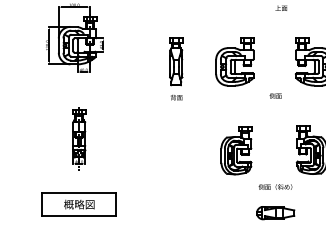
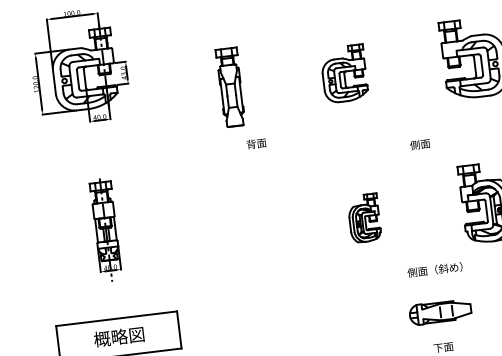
part: (176, 61) -> (231, 87), moved
part: (234, 61) -> (343, 73), size x0.7
text: (275, 95) -> (419, 143), moved
part: (236, 150) -> (364, 217), size x0.6

